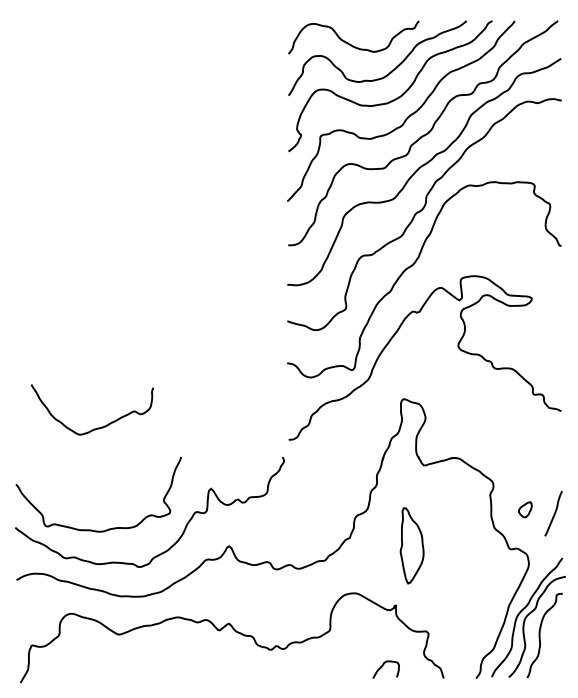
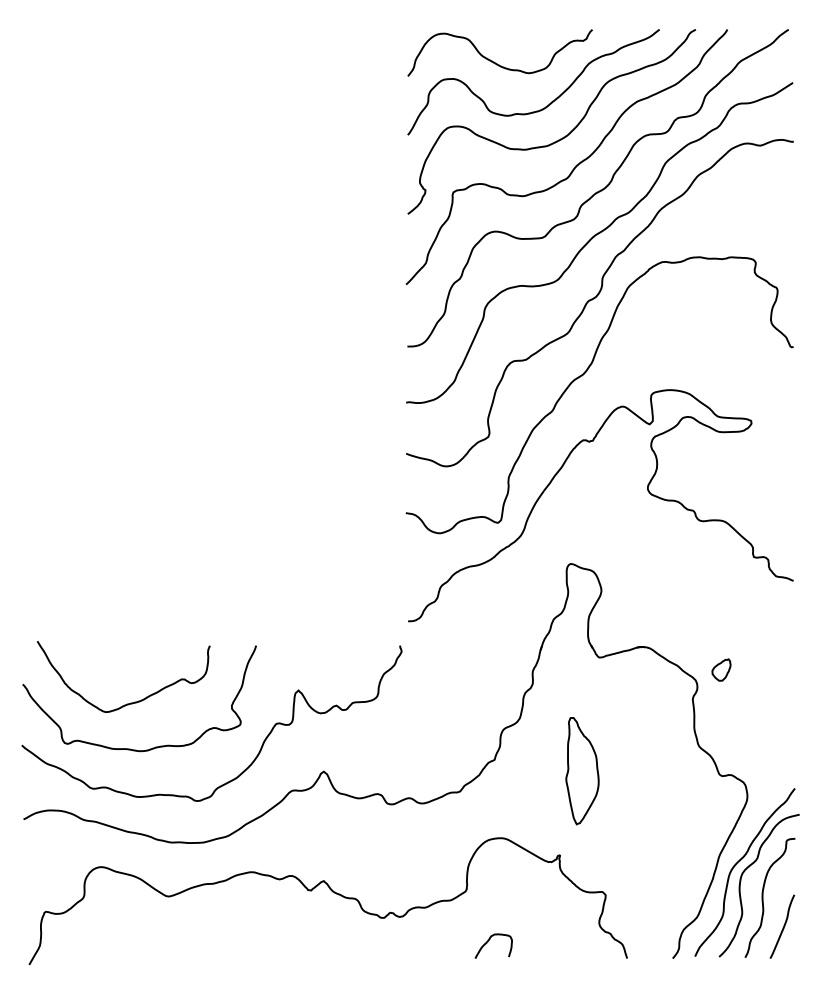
curve: (97, 427) -> (130, 702), moved
part: (525, 509) -> (721, 669), moved
curve: (554, 513) -> (783, 926), moved
curve: (381, 667) -> (487, 943), moved

